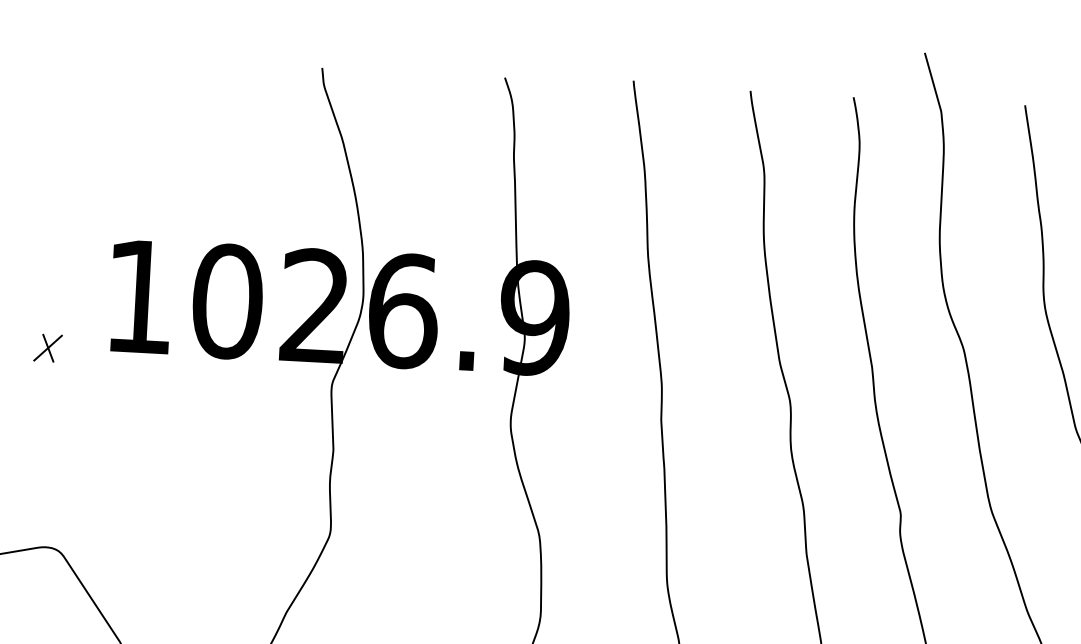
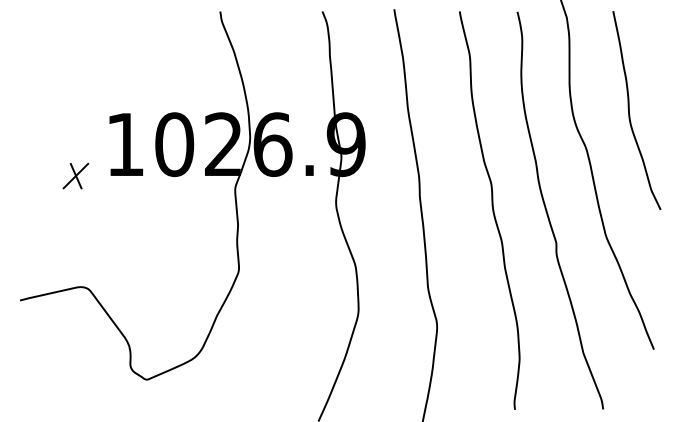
part: (47, 347) -> (75, 175), size x1.67

